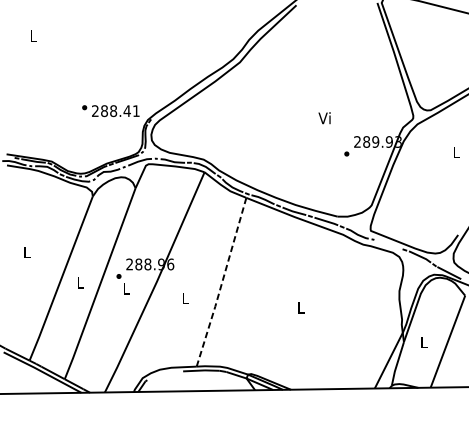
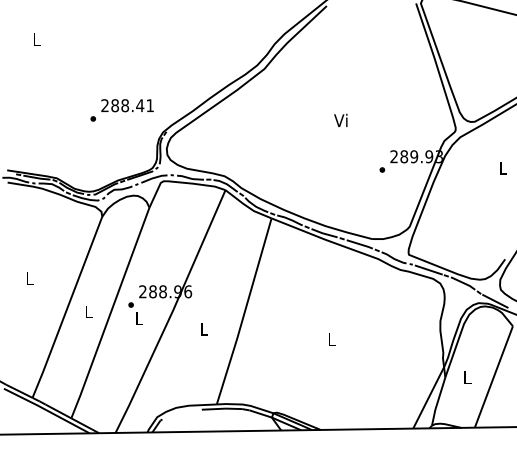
text: (115, 110) -> (127, 105), moved
text: (324, 117) -> (340, 119), moved
line: (388, 244) -> (428, 269), added
line: (221, 283) -> (244, 312), dashed -> solid

